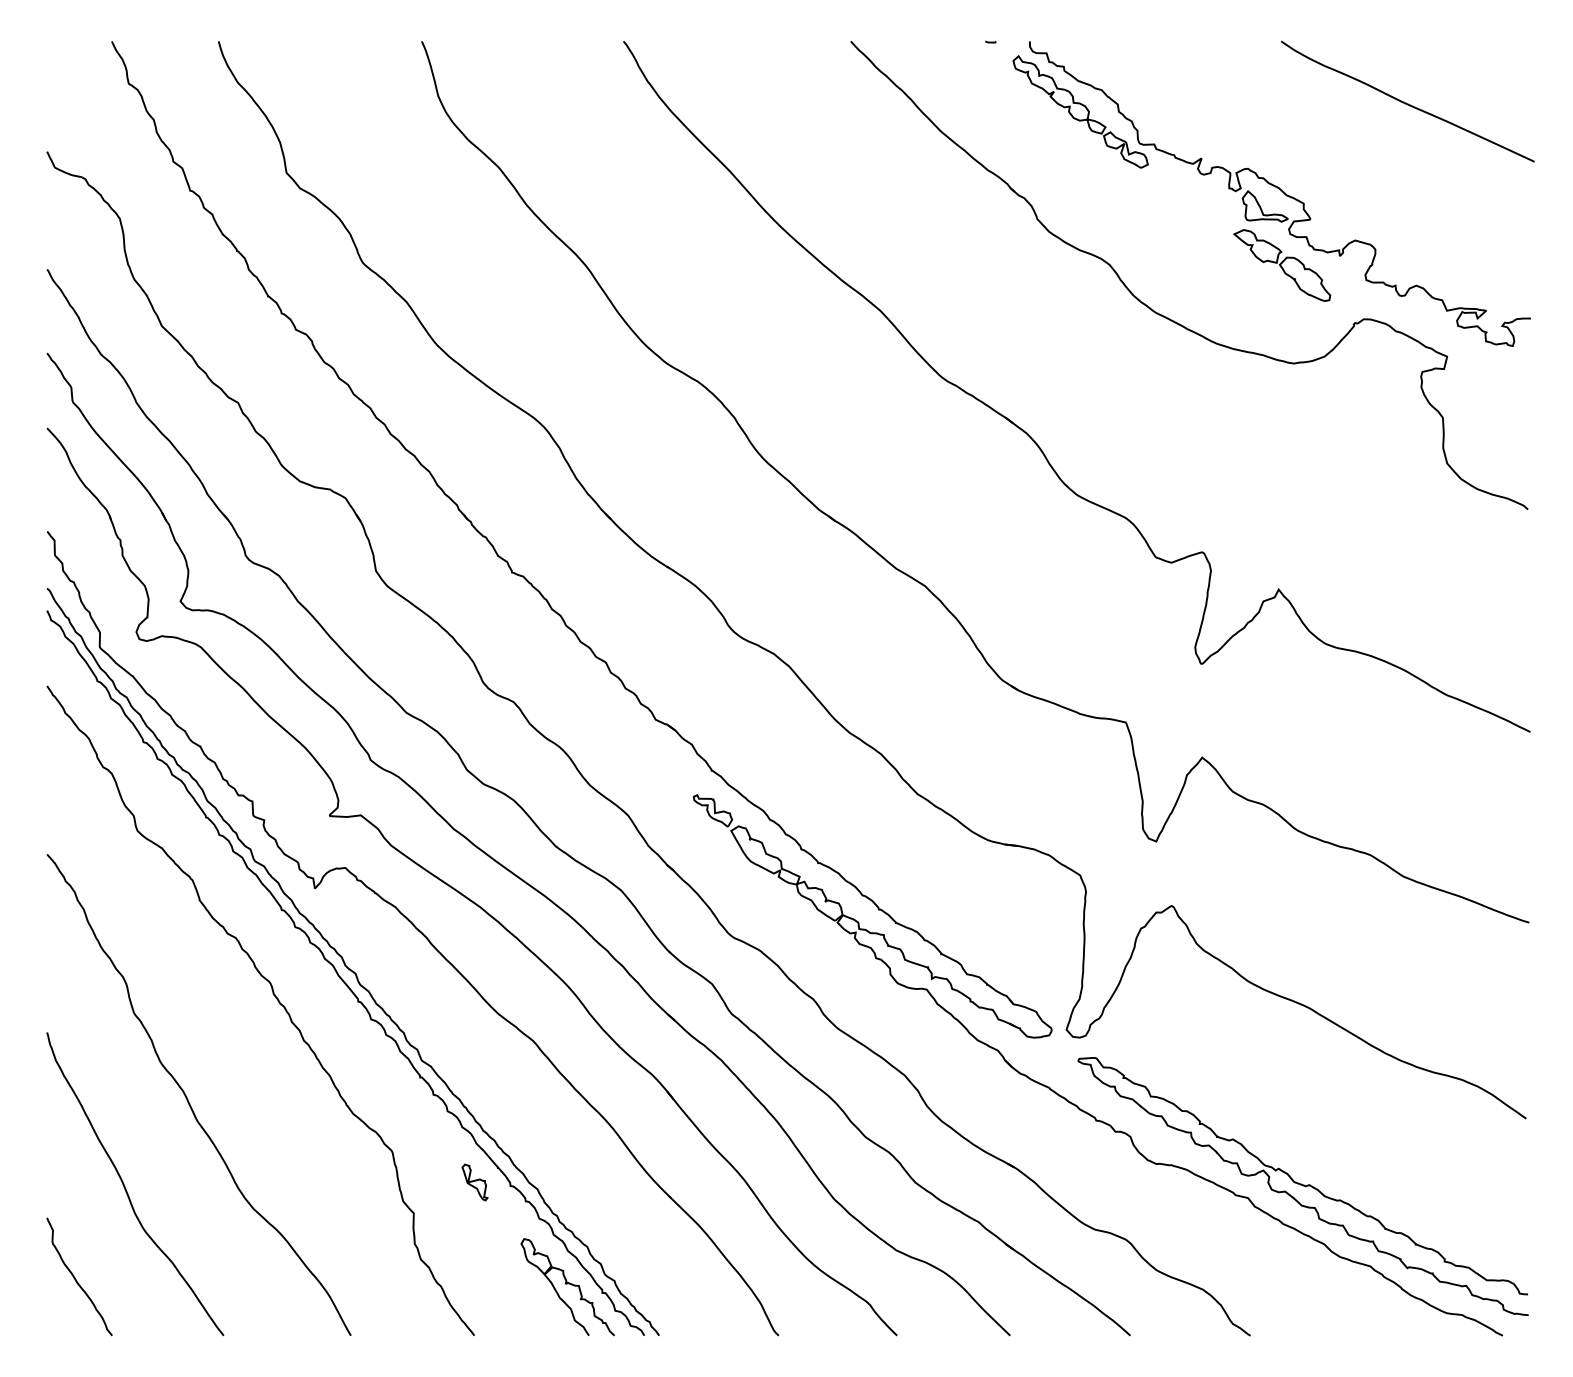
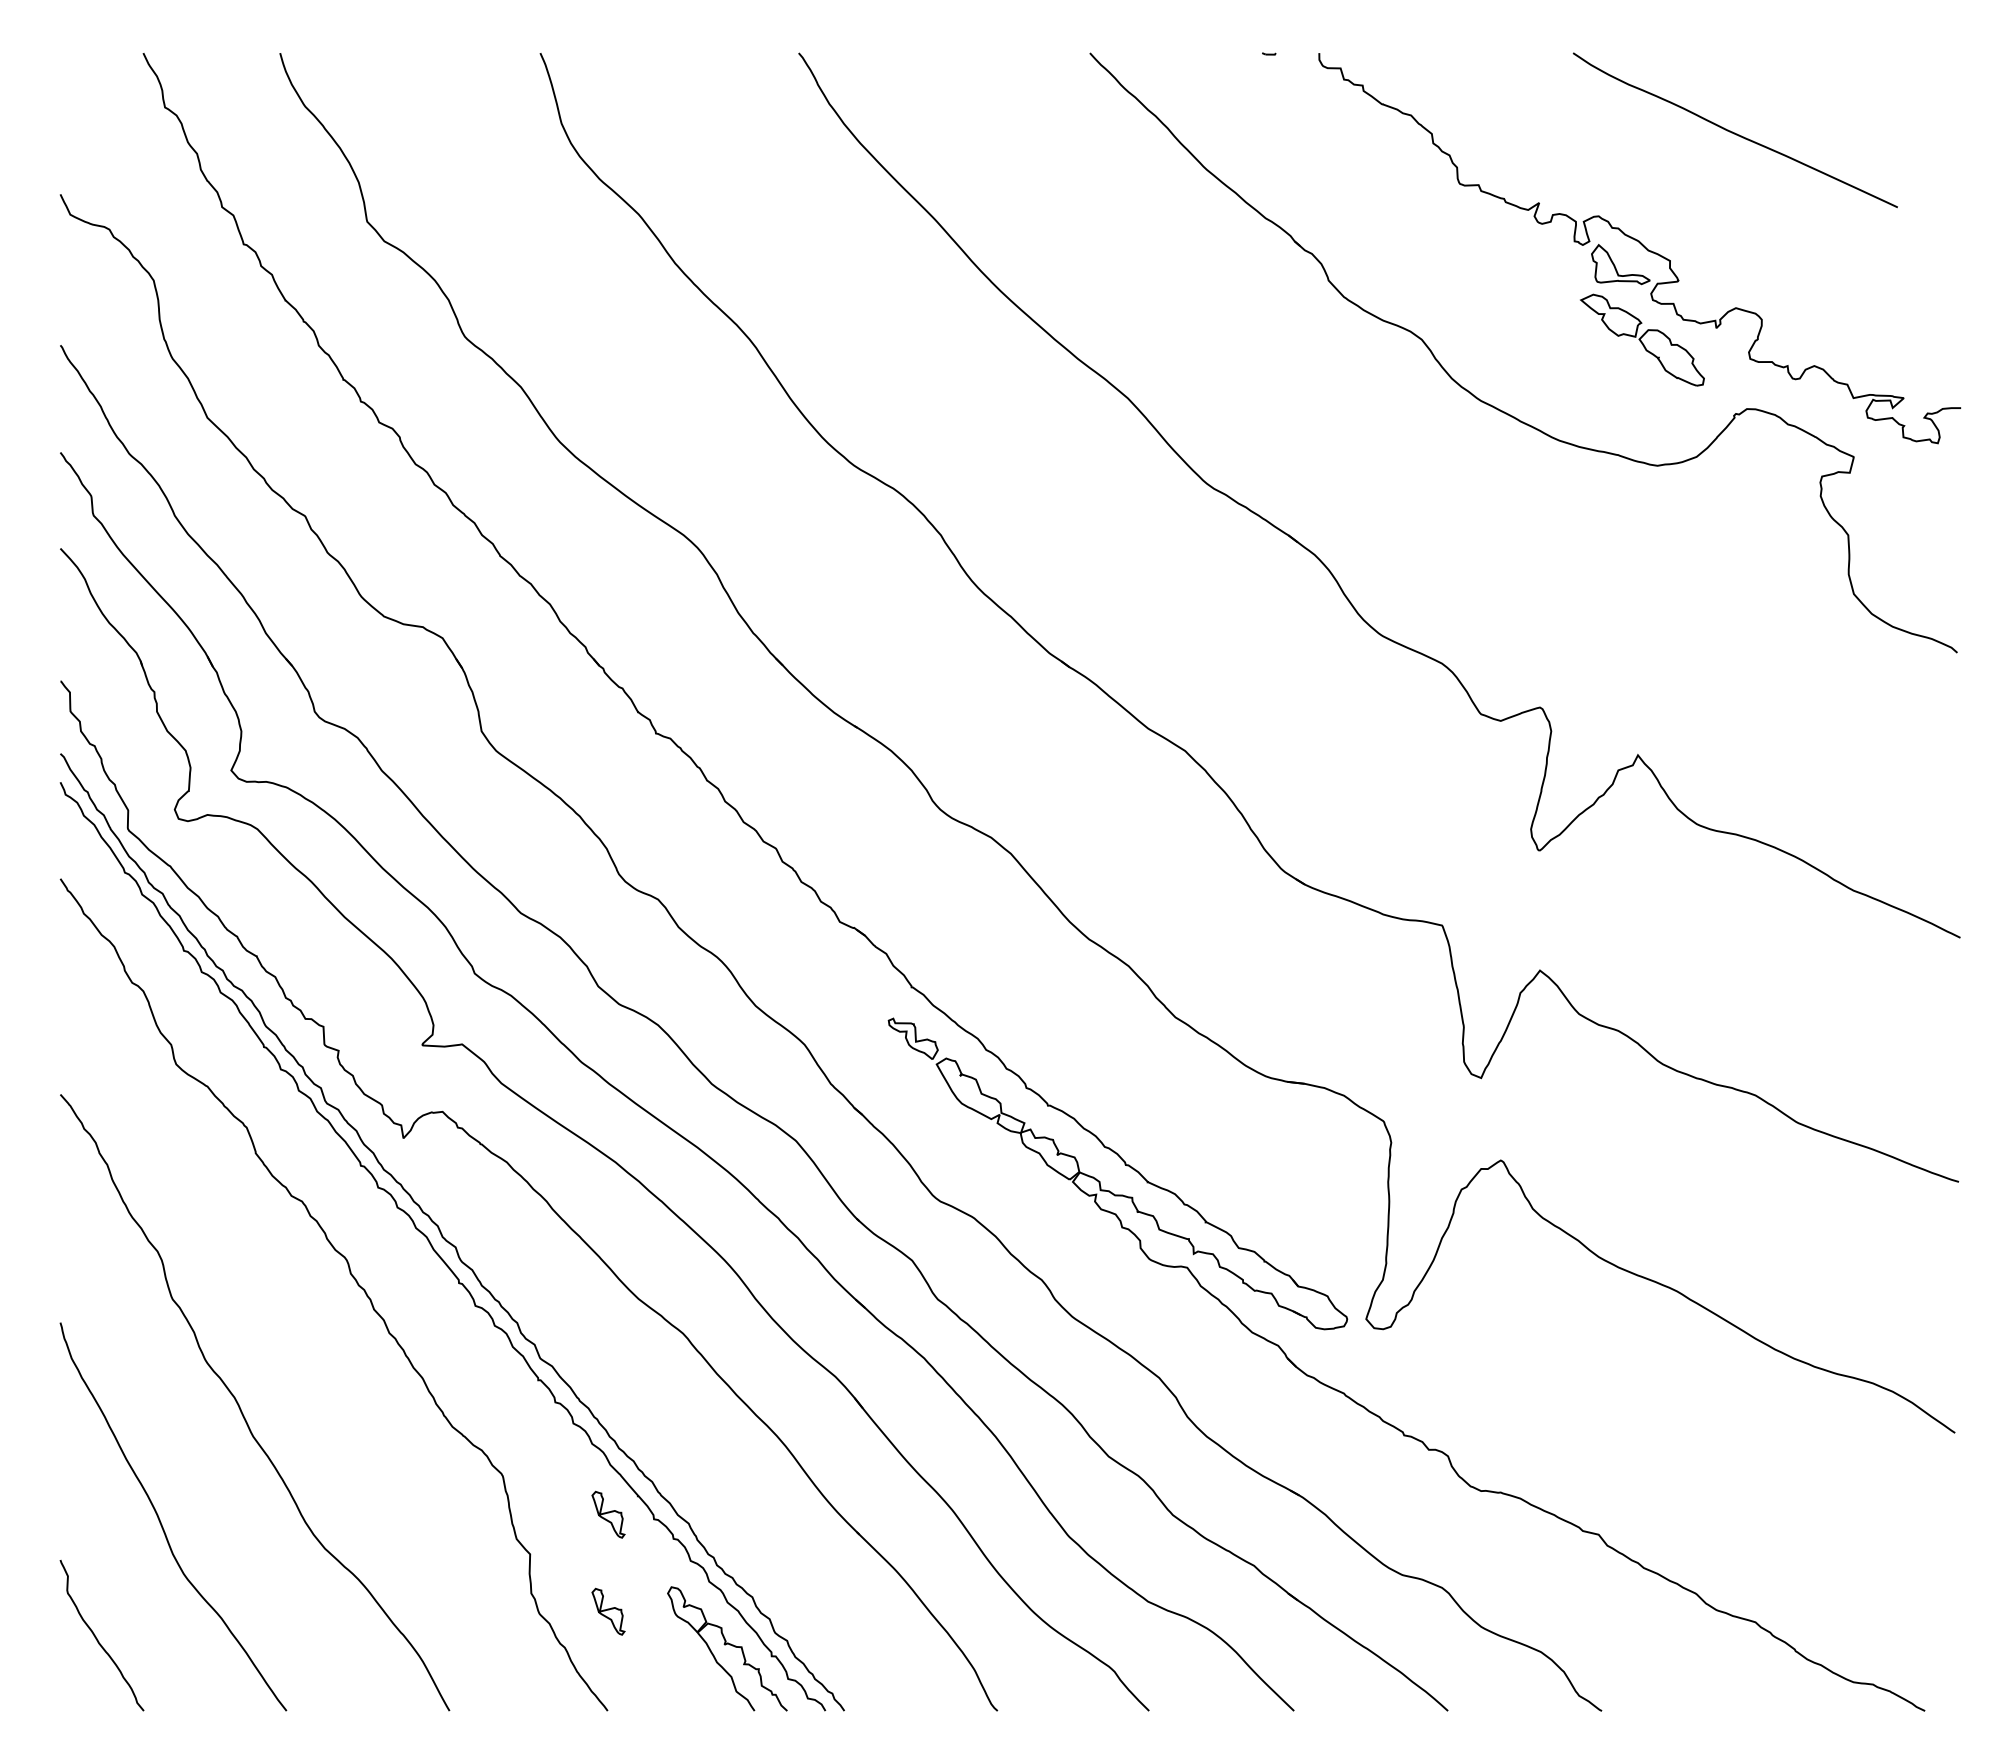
curve: (1407, 103) -> (1734, 132), moved
part: (1080, 111) -> (1384, 143), removed
curve: (1303, 1186) -> (1669, 1519), removed
part: (475, 1258) -> (608, 1611), added

